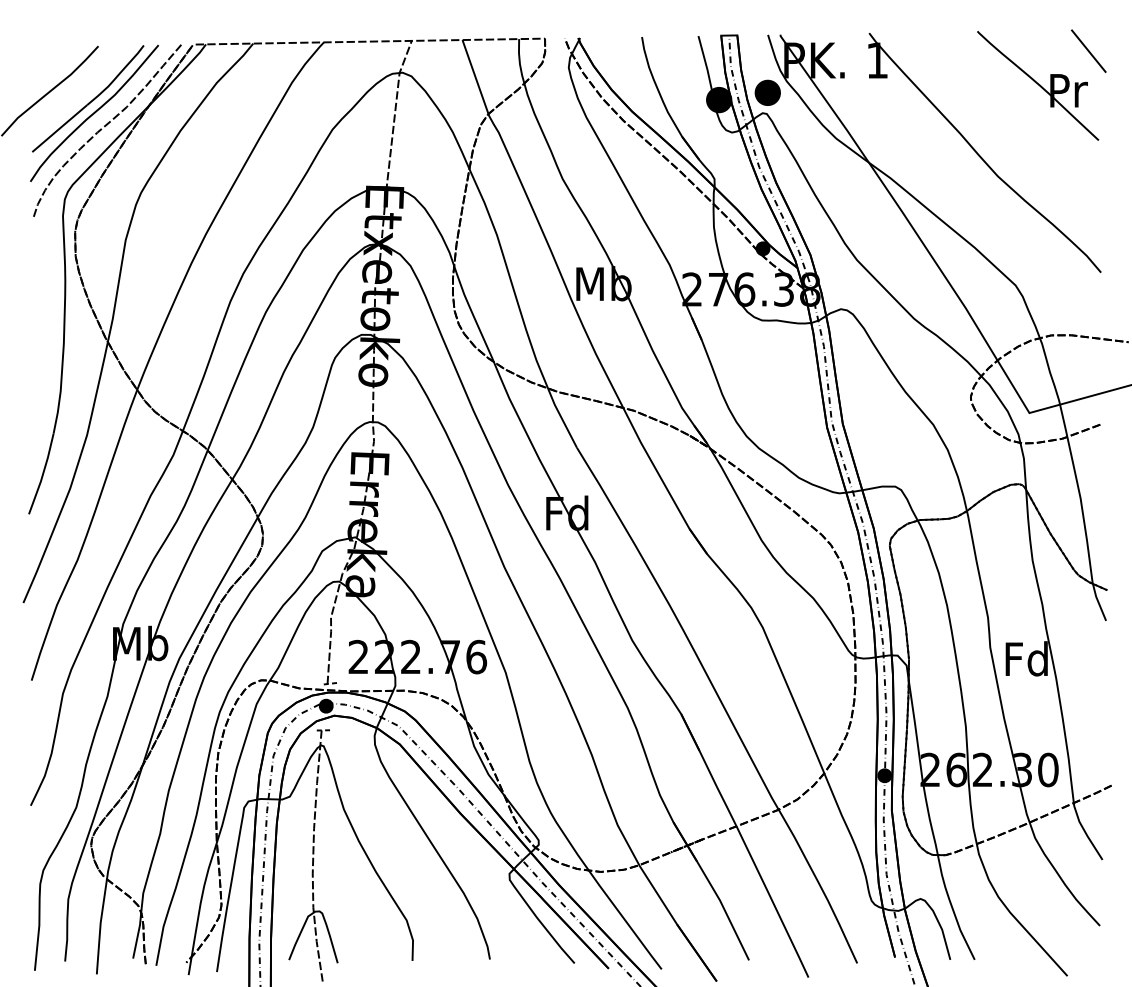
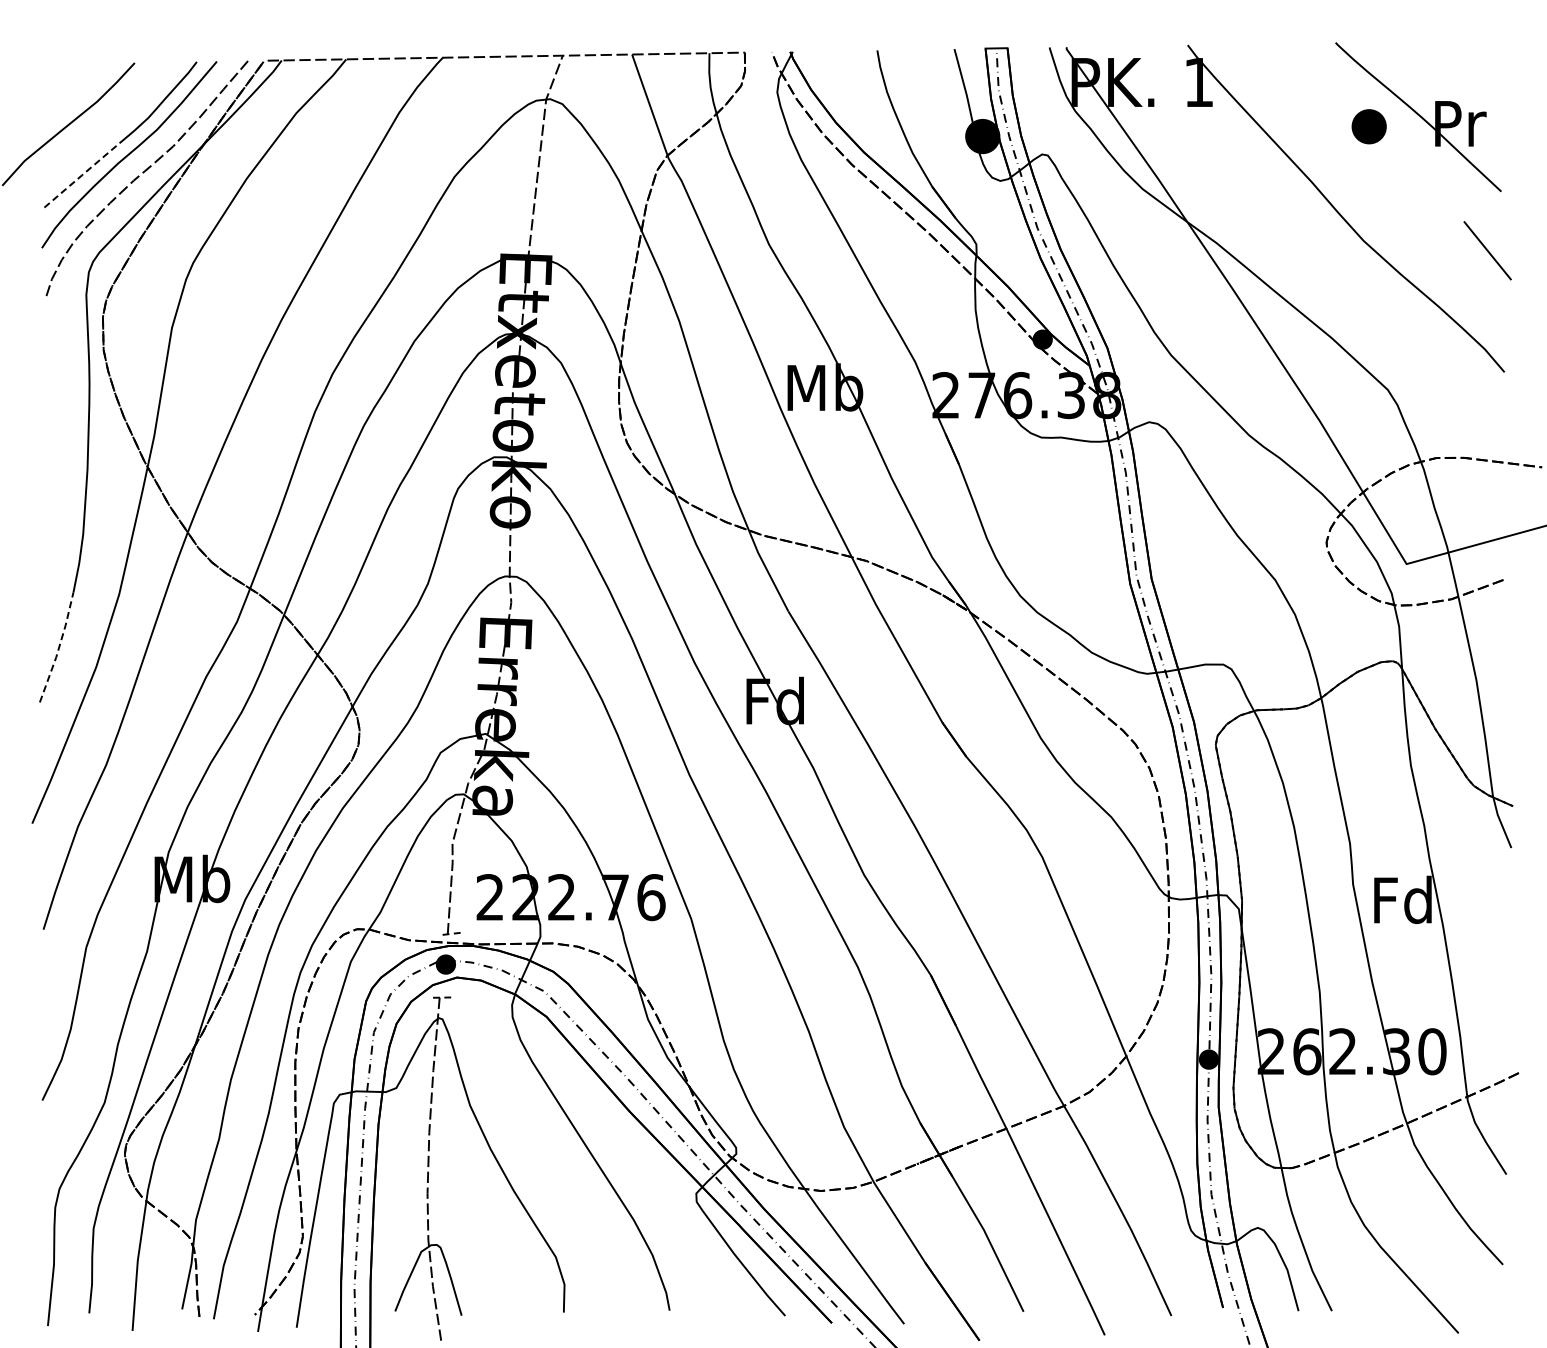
line: (1088, 51) -> (1487, 250), moved
part: (767, 92) -> (1368, 126), moved
line: (59, 128) -> (81, 175), solid -> dashed
line: (43, 474) -> (59, 648), solid -> dashed

